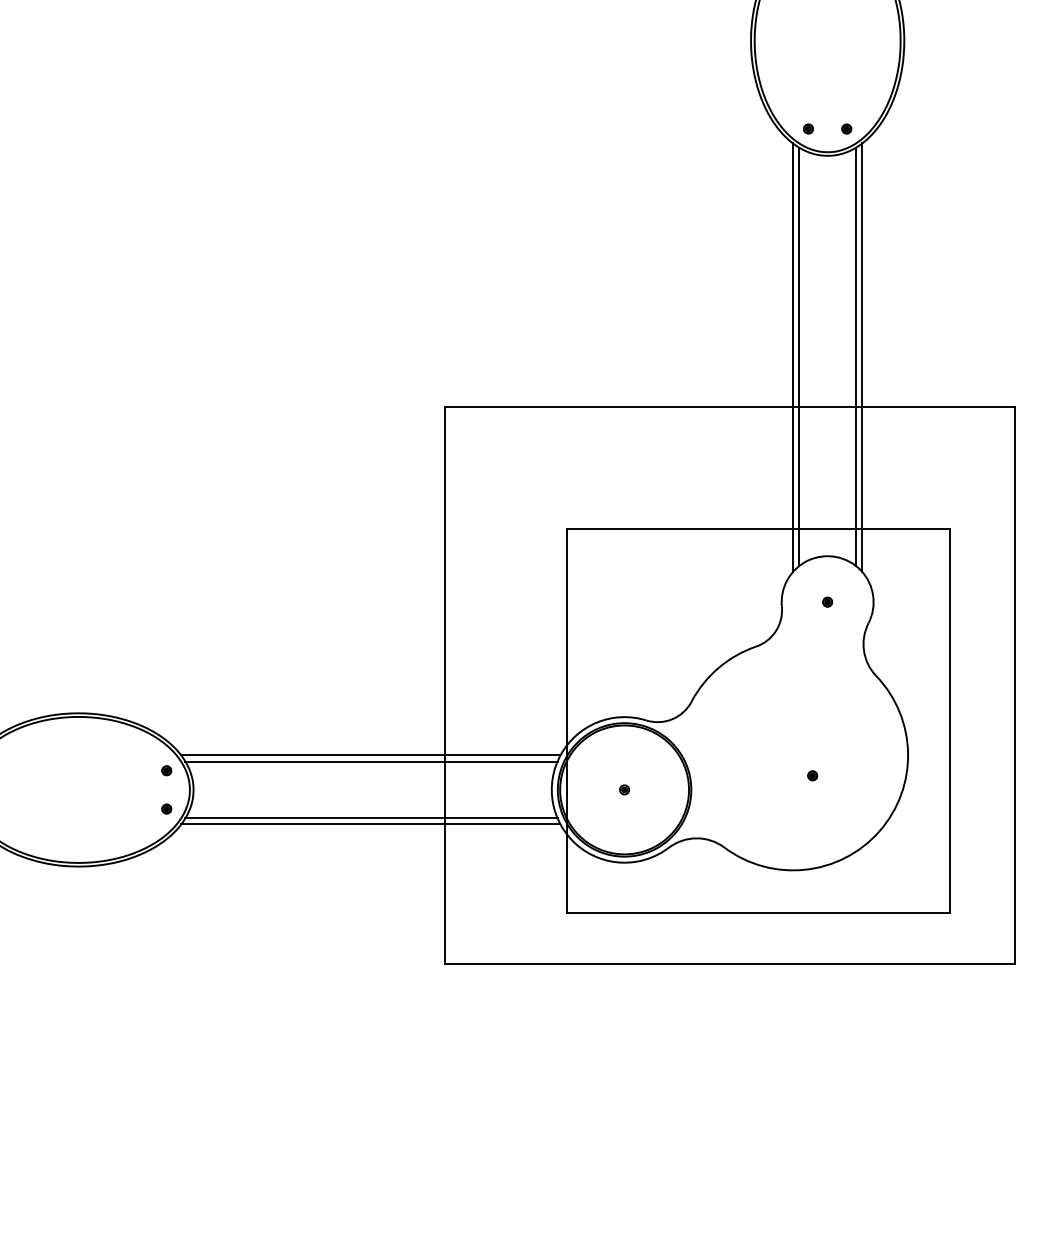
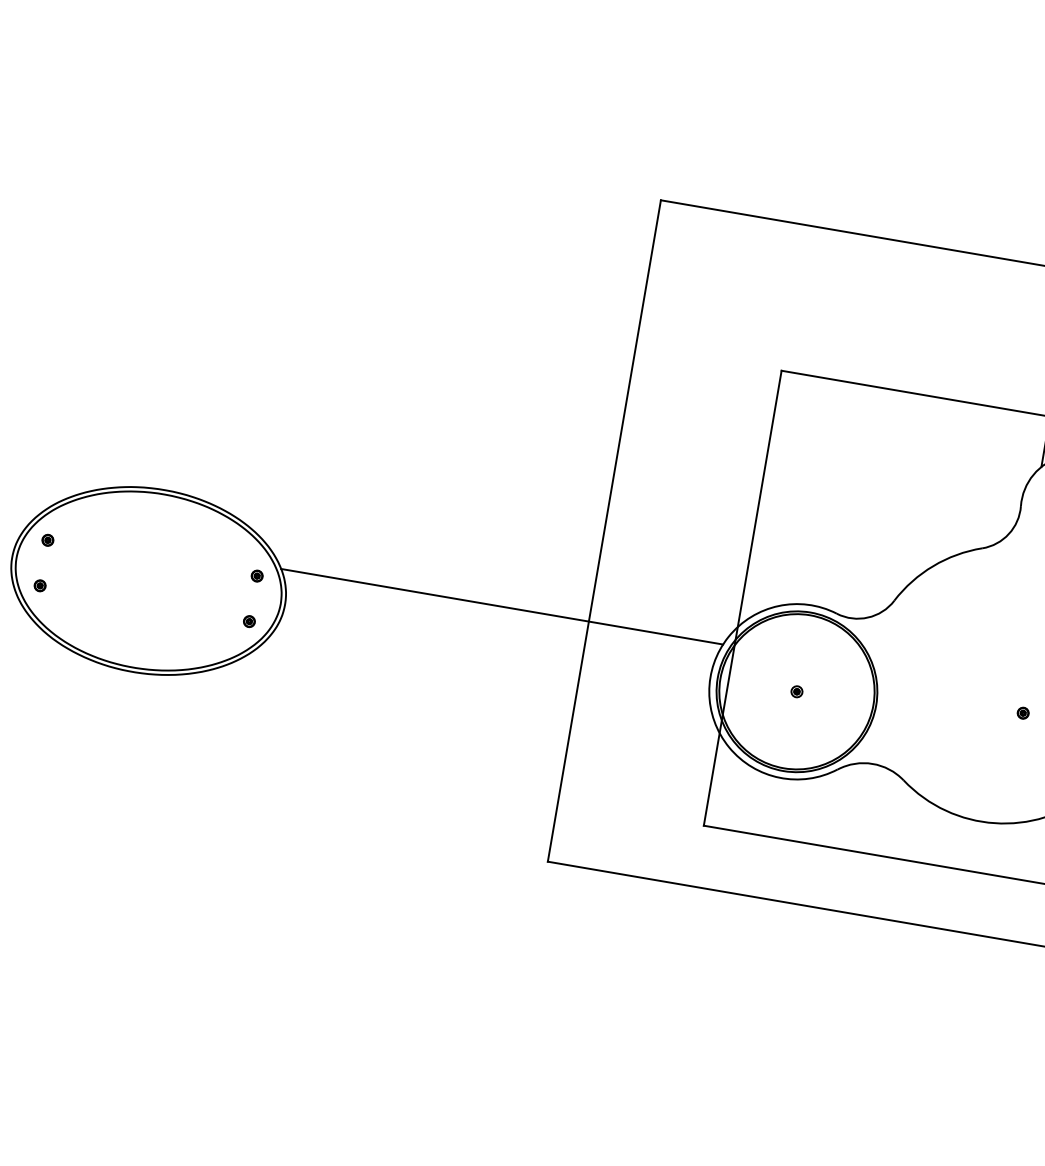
line: (370, 755) -> (502, 599), removed
line: (371, 818) -> (490, 674), removed
line: (370, 824) -> (488, 681), removed

